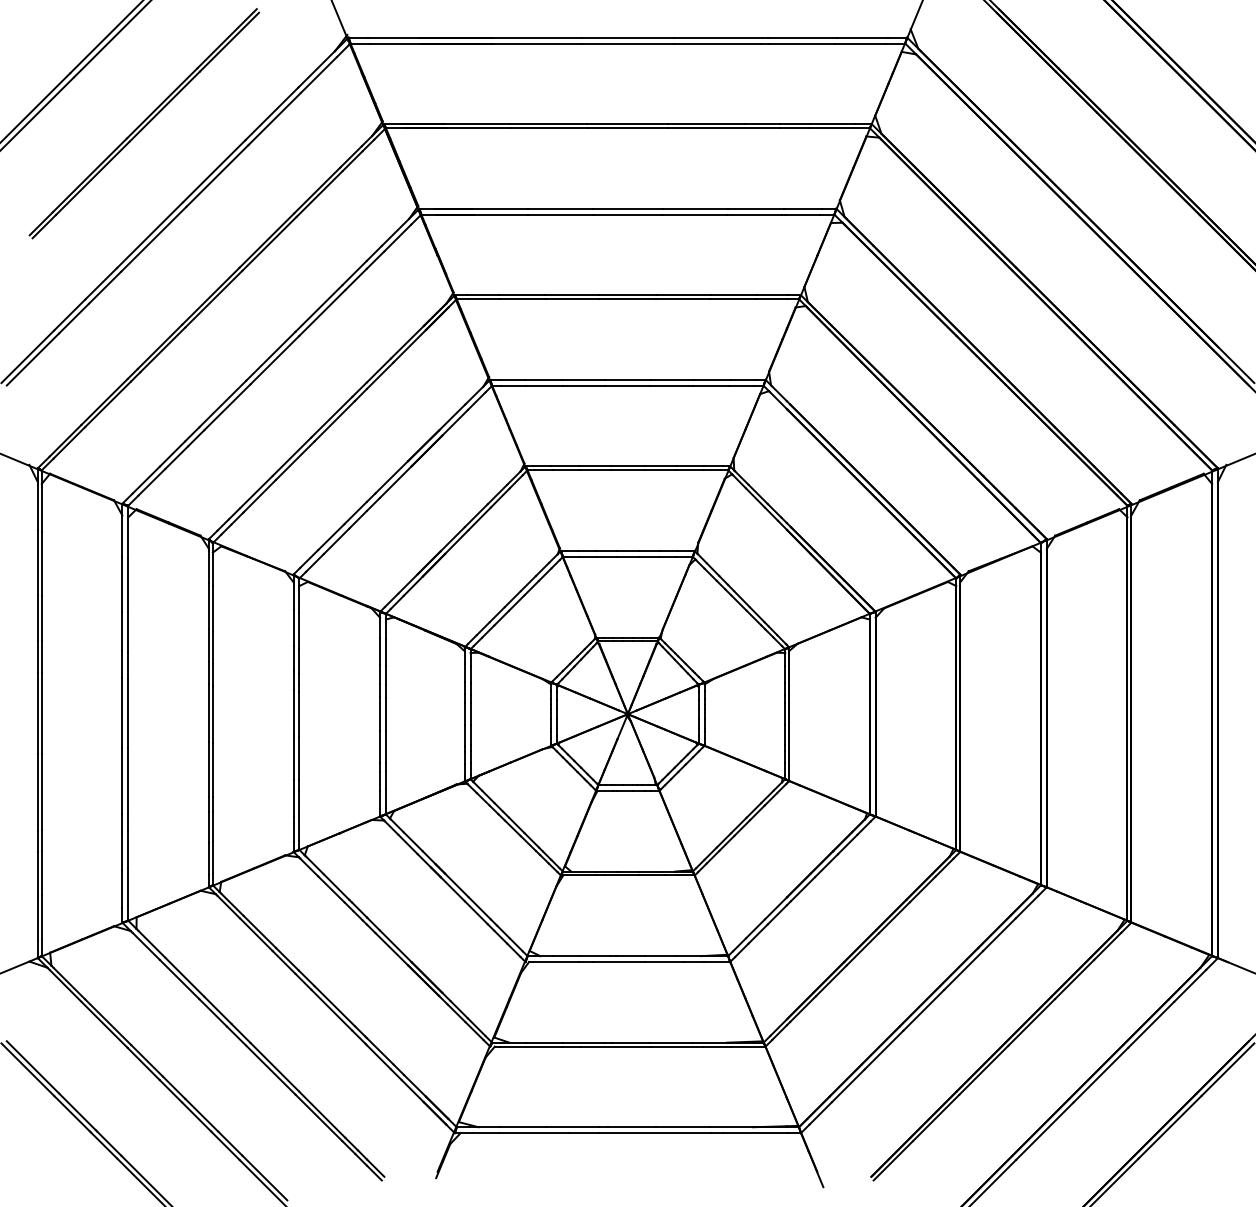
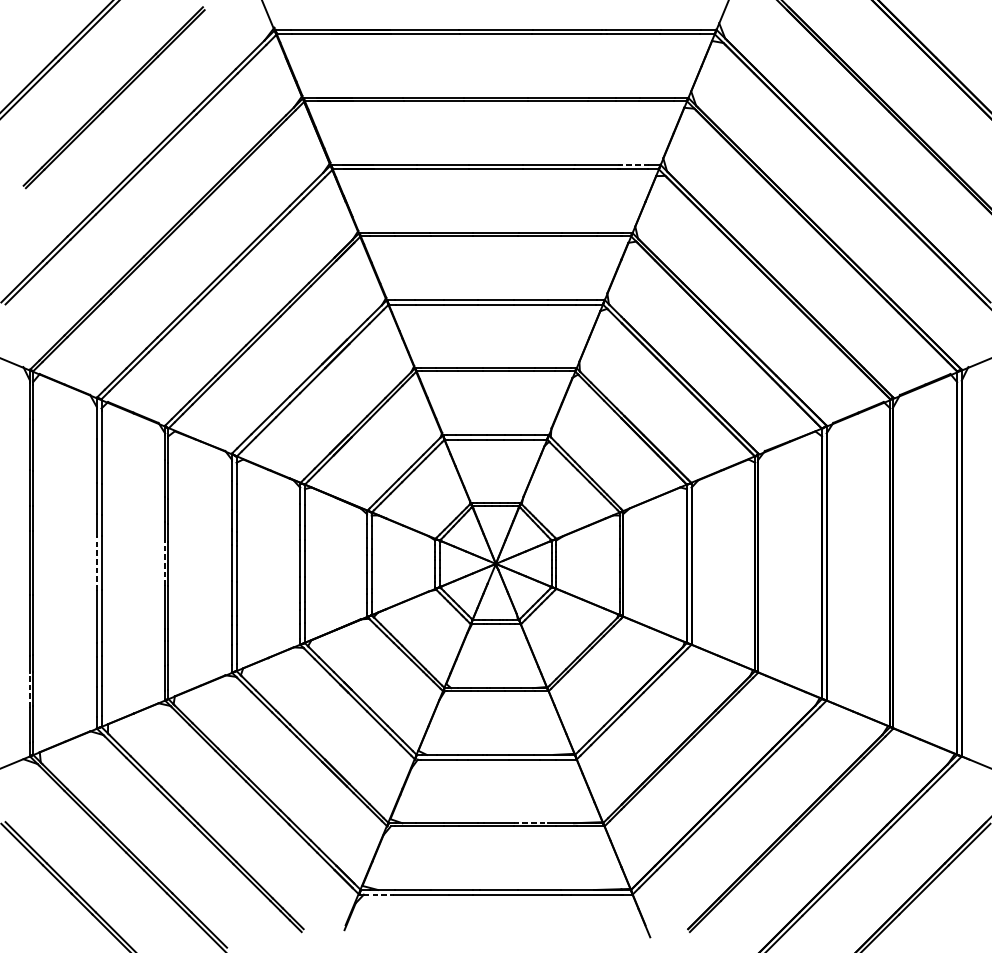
line: (803, 208) -> (634, 164), solid -> dashed
line: (122, 713) -> (96, 563), solid -> dashed
line: (208, 713) -> (164, 563), solid -> dashed
line: (37, 873) -> (29, 689), solid -> dashed
line: (672, 1042) -> (531, 823), solid -> dashed
line: (479, 1133) -> (378, 894), solid -> dashed

